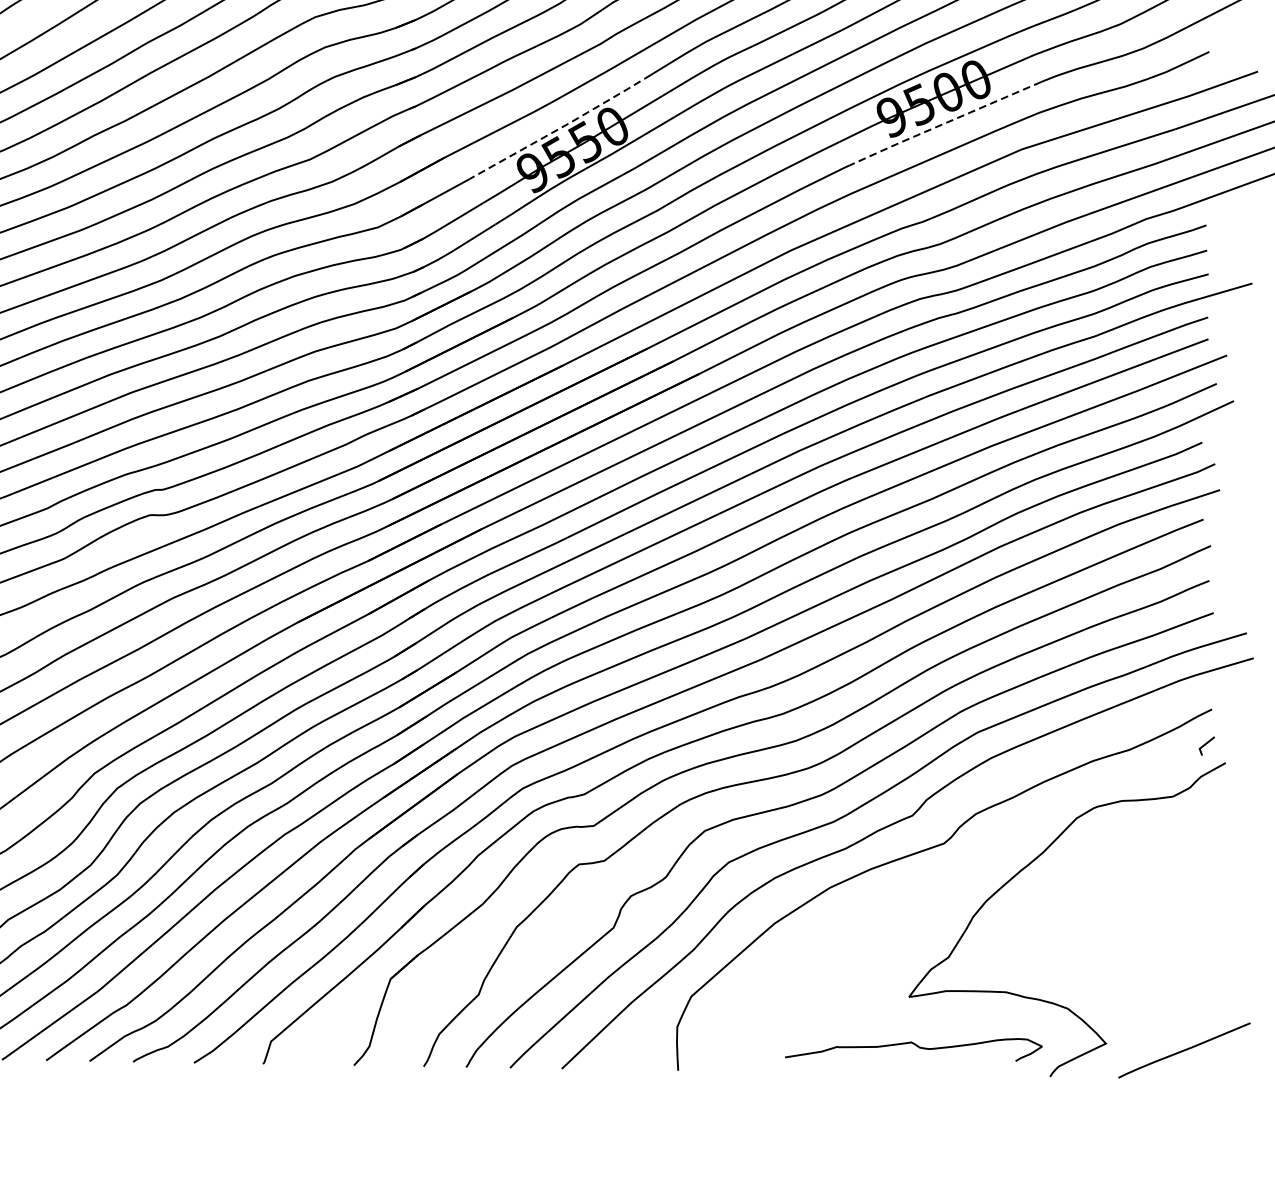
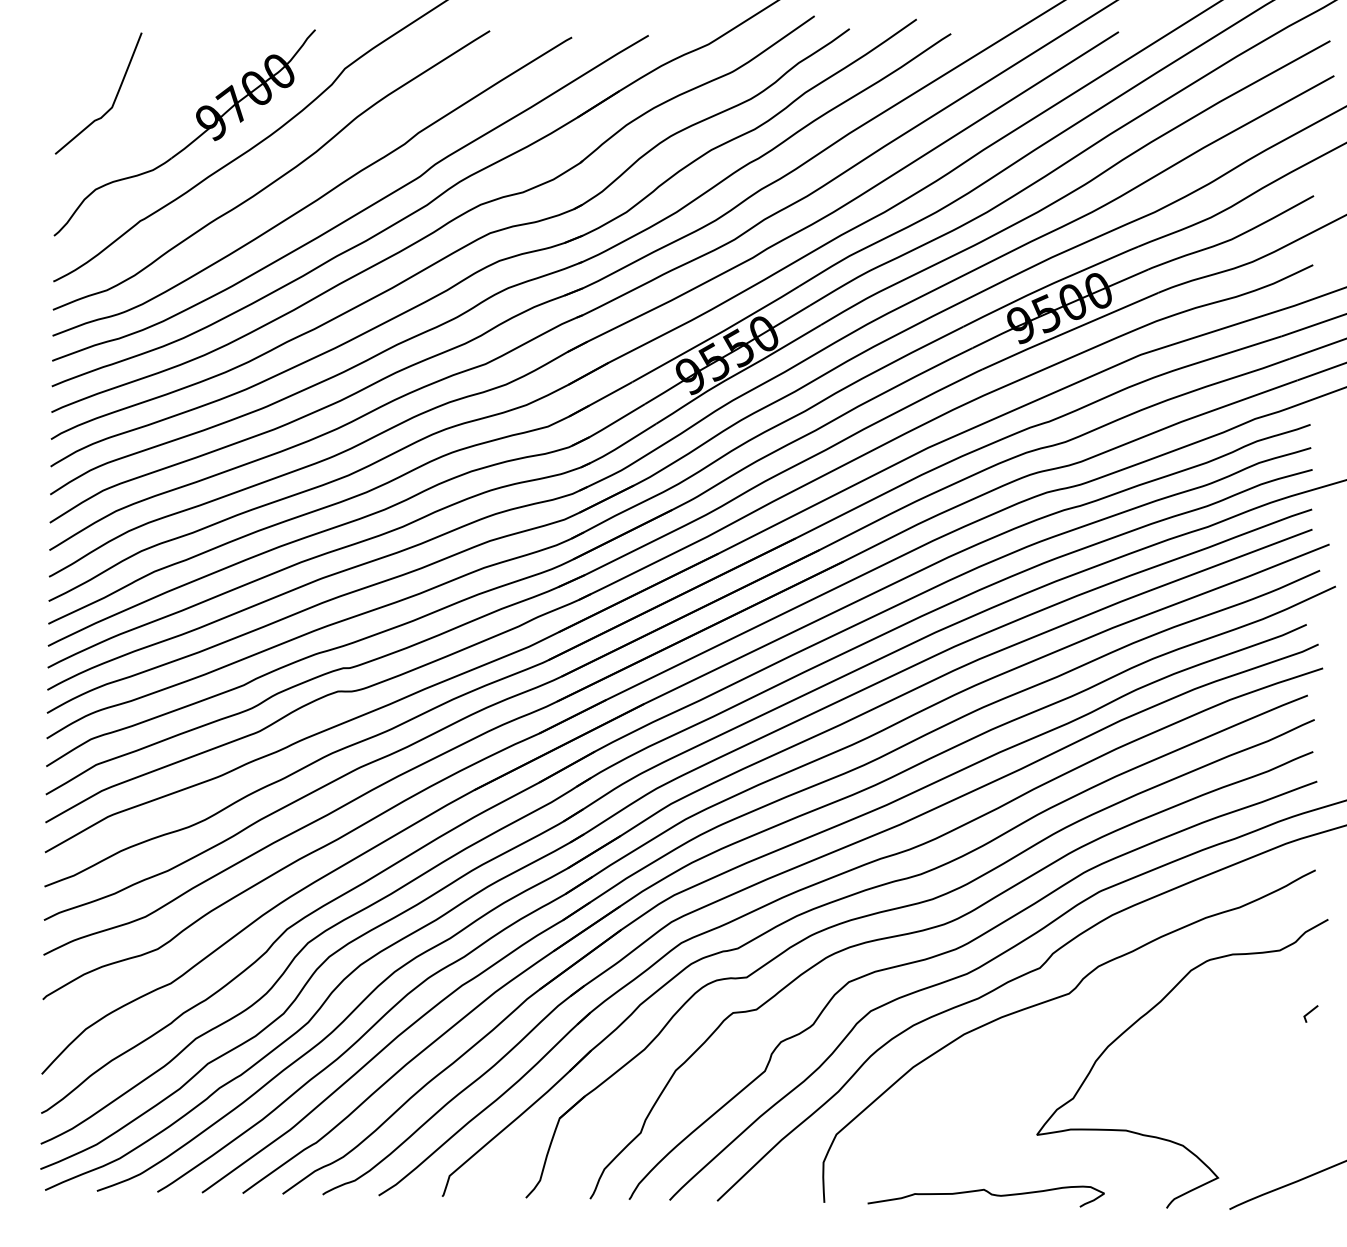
line: (944, 124) -> (1069, 331), dashed -> solid
line: (562, 127) -> (717, 334), dashed -> solid
line: (1206, 744) -> (1310, 1012), moved
curve: (914, 1045) -> (986, 1192), moved

